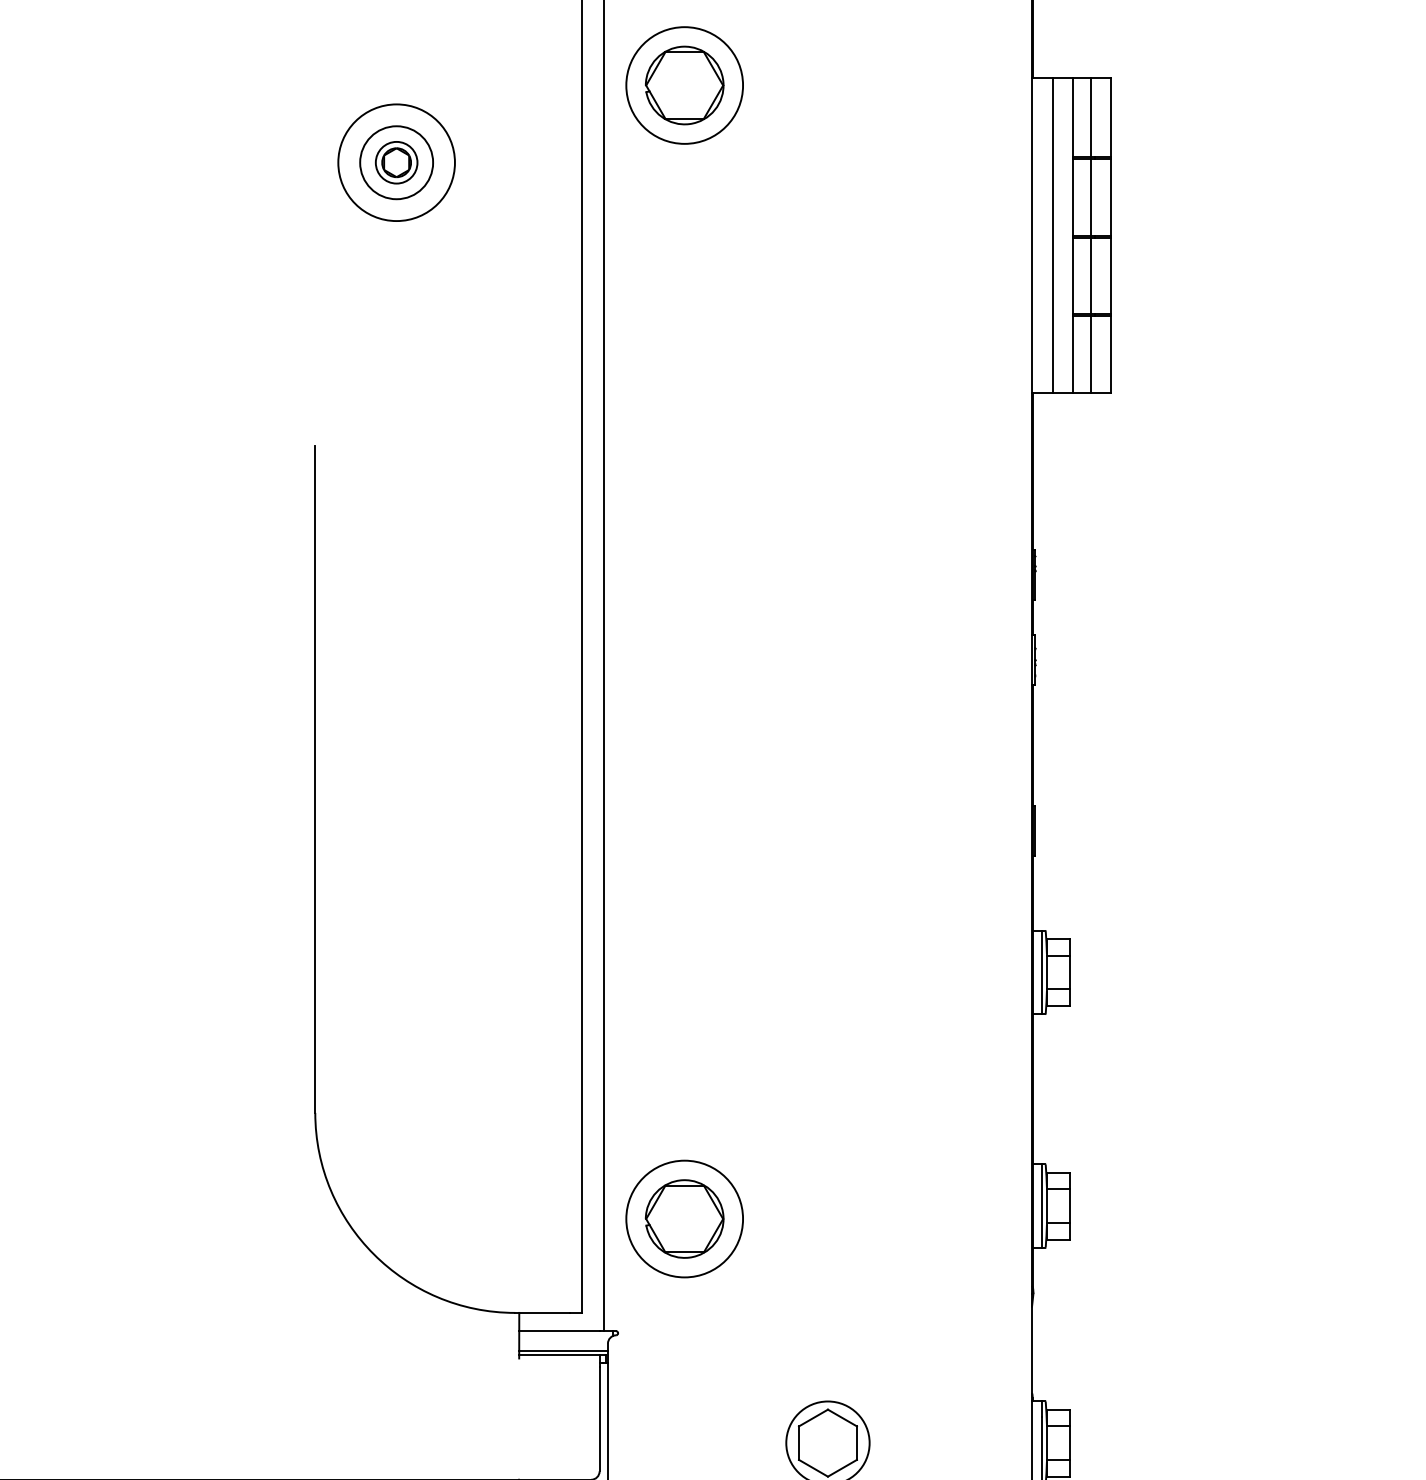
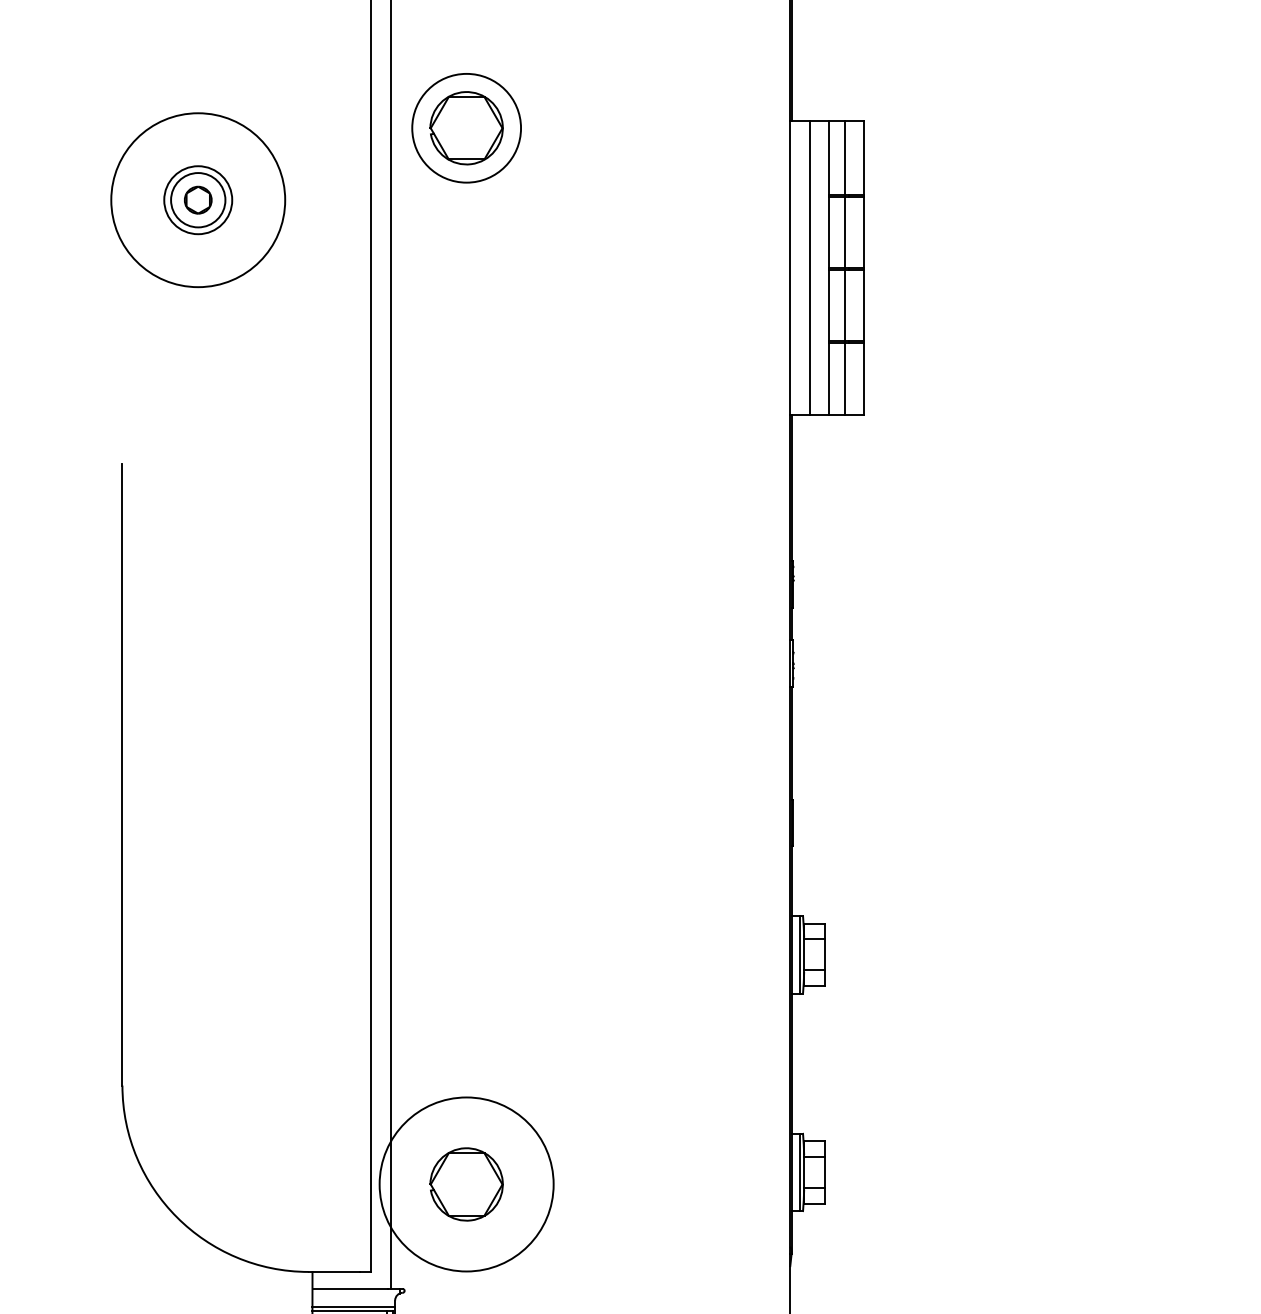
circle: (396, 162) -> (198, 199), size x1.4
circle: (396, 162) -> (198, 199), size x1.6
circle: (684, 1218) -> (466, 1183), size x1.6

